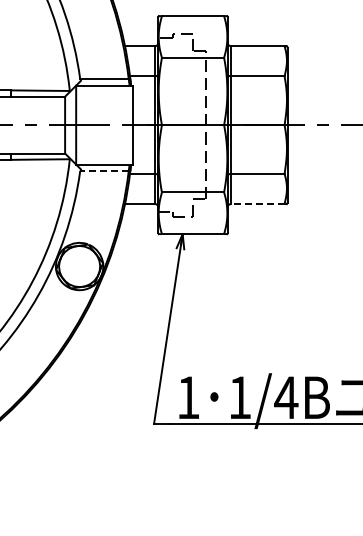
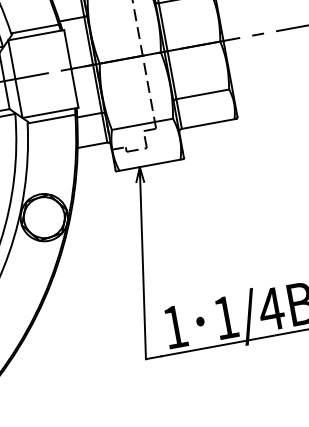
line: (104, 170) -> (51, 118), dashed -> solid
line: (257, 204) -> (208, 124), dashed -> solid

